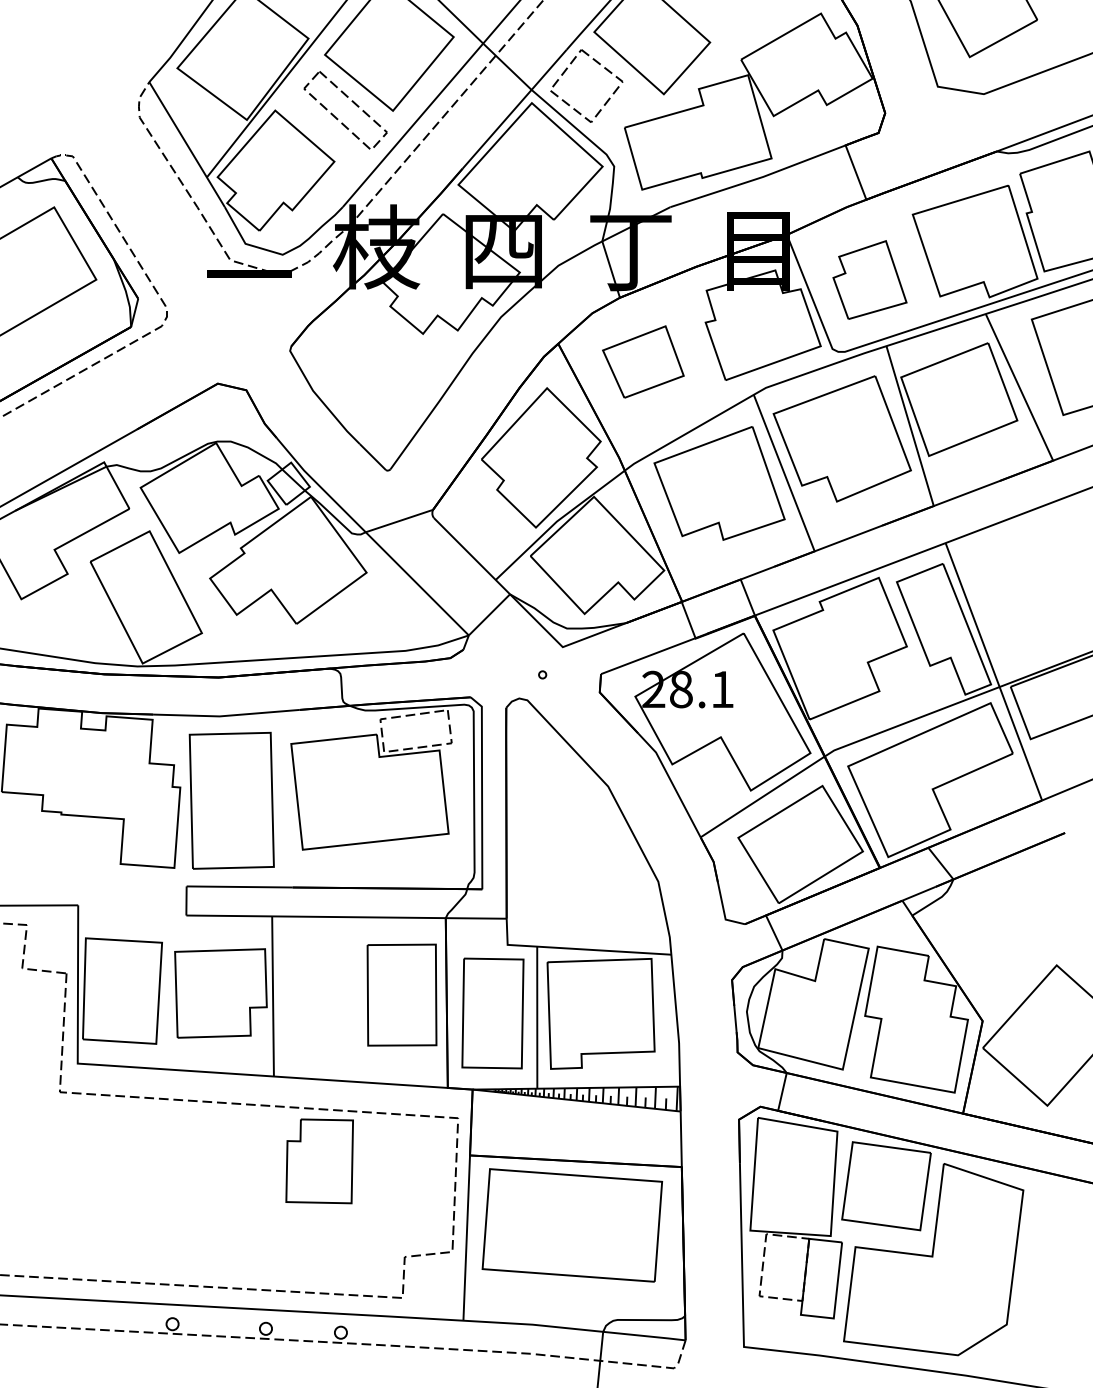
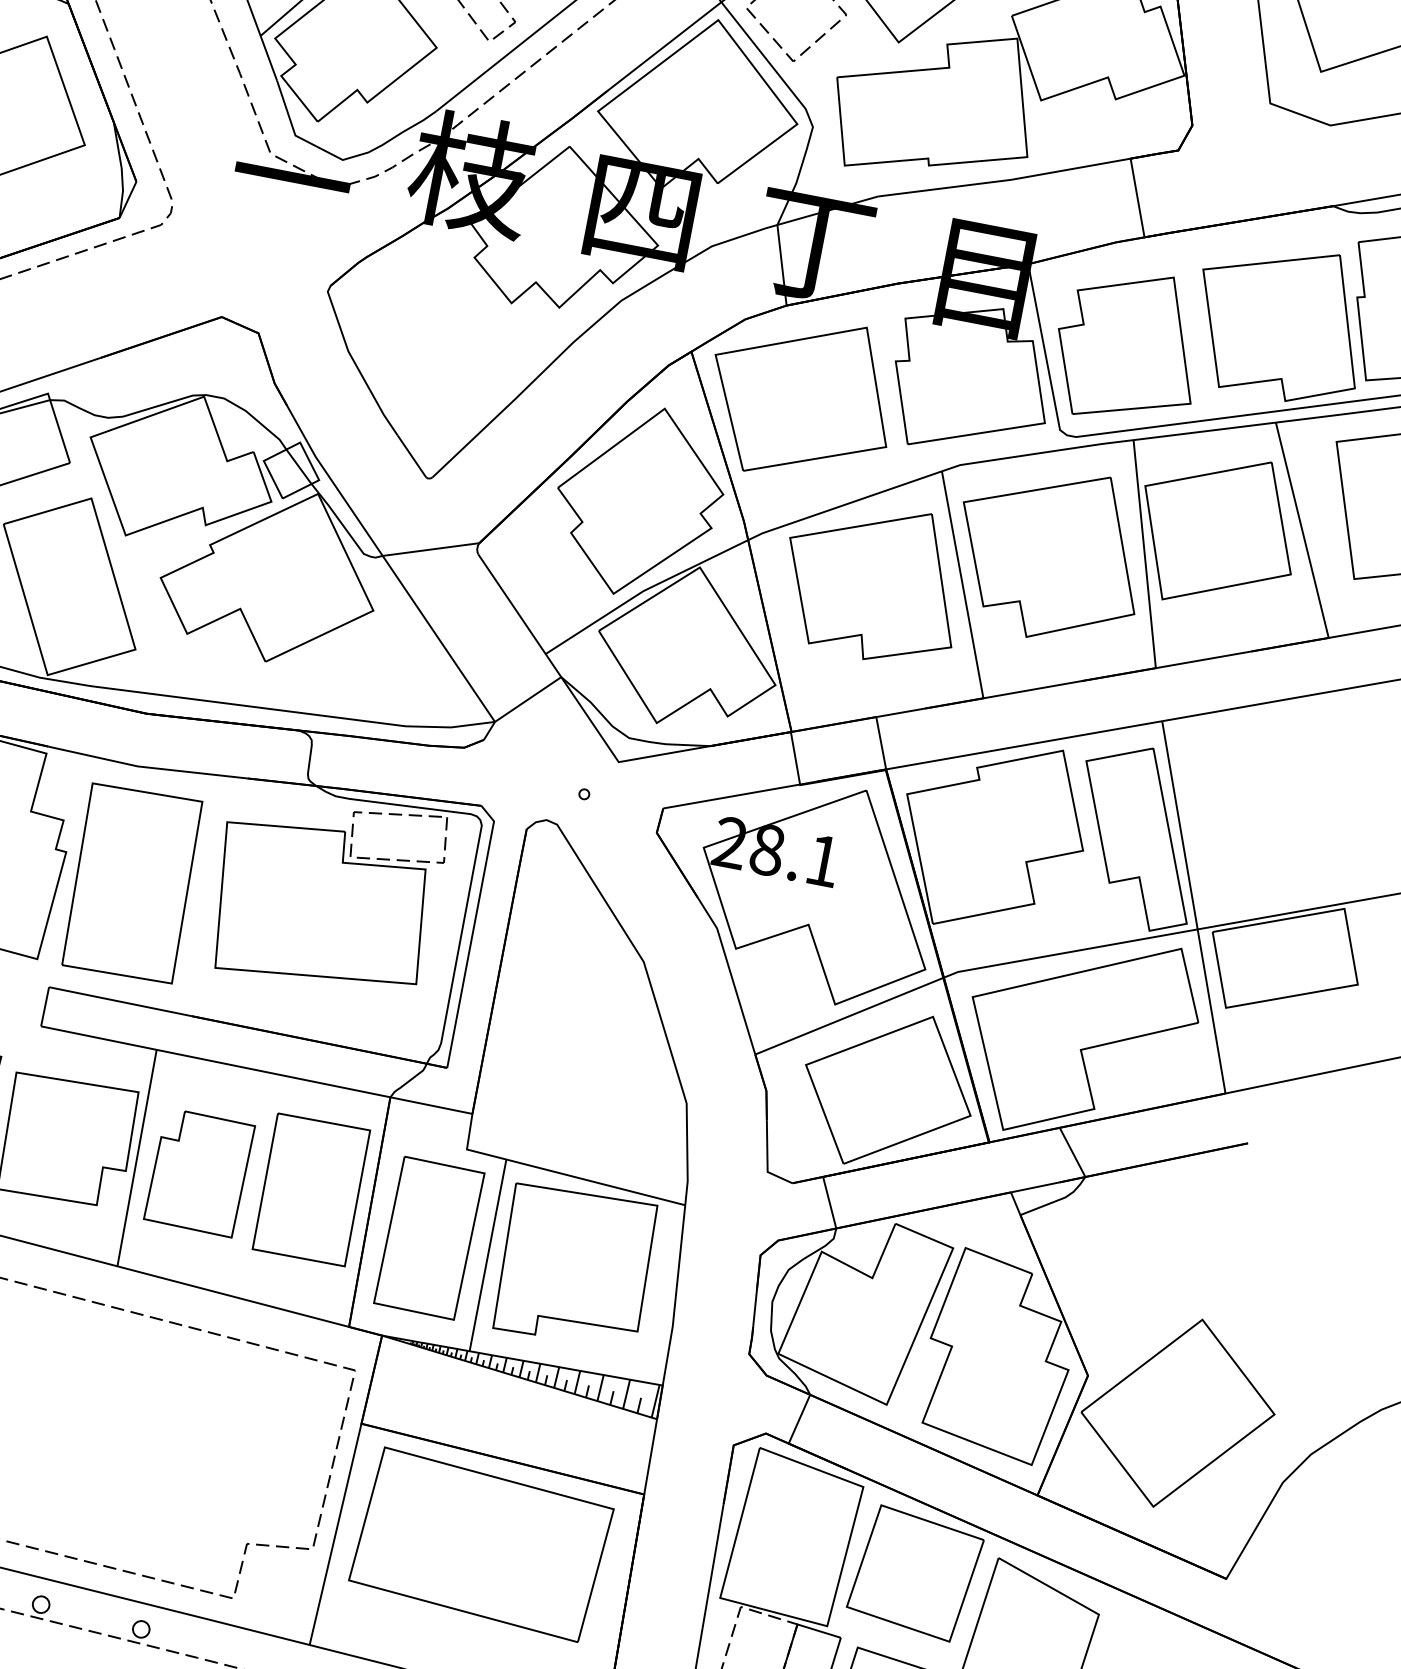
part: (869, 279) -> (1127, 345), size x1.43
part: (643, 361) -> (801, 397), size x1.67
part: (319, 1161) -> (199, 1172), moved

